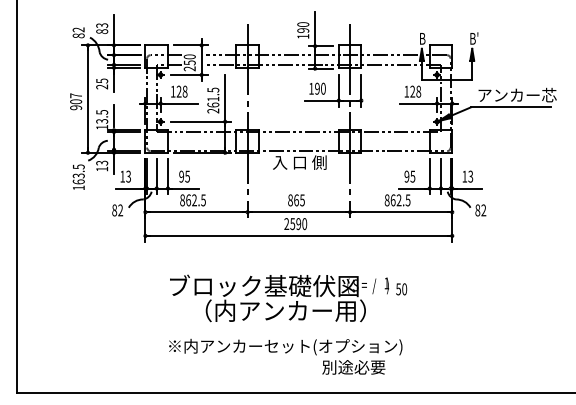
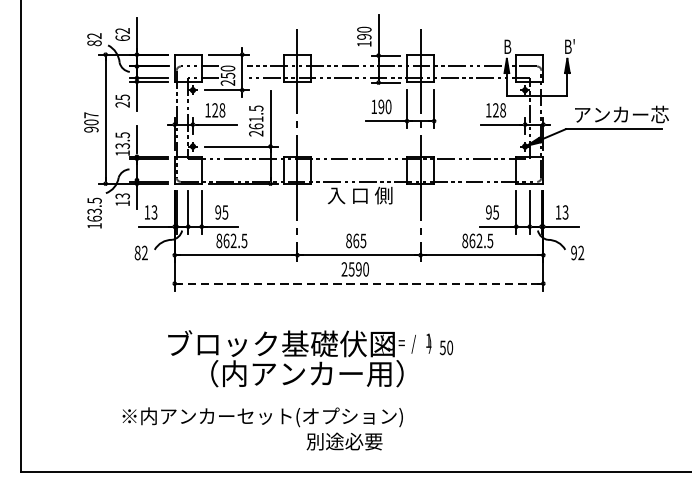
text: (102, 28) -> (123, 34), 83 -> 62
text: (477, 210) -> (573, 253), 82 -> 92
line: (298, 235) -> (358, 283), solid -> dashed
text: (288, 298) -> (310, 358), moved
text: (285, 356) -> (262, 428), moved

